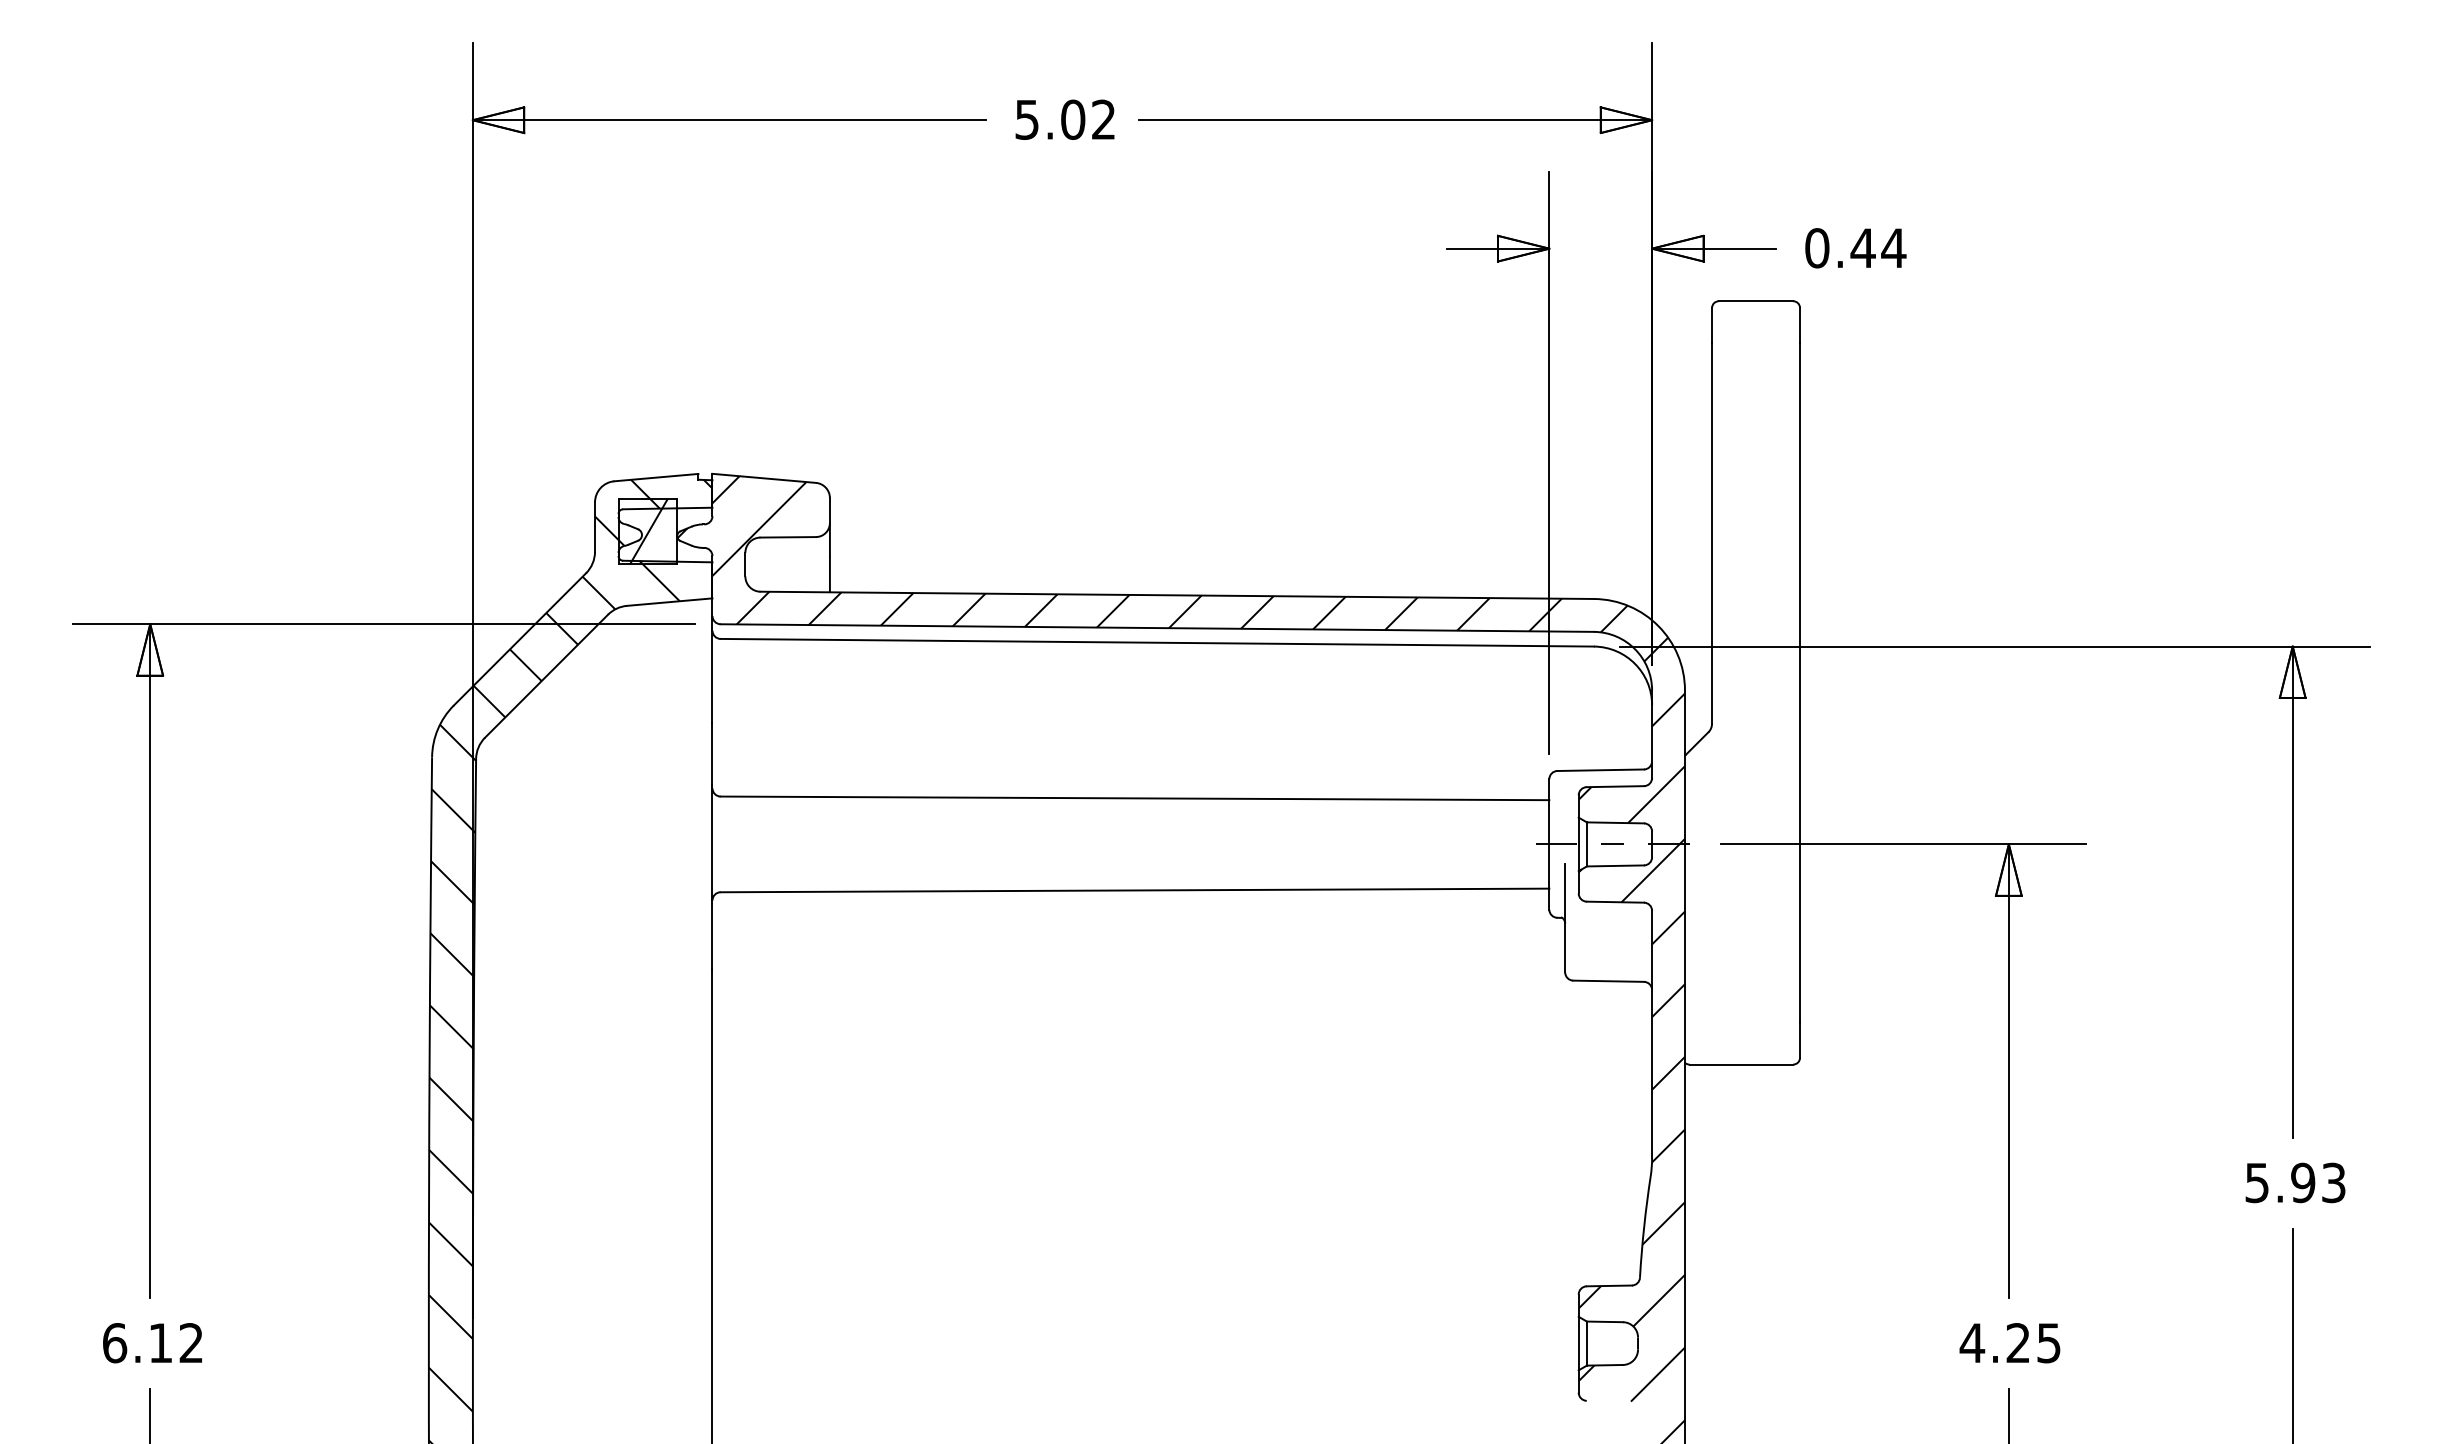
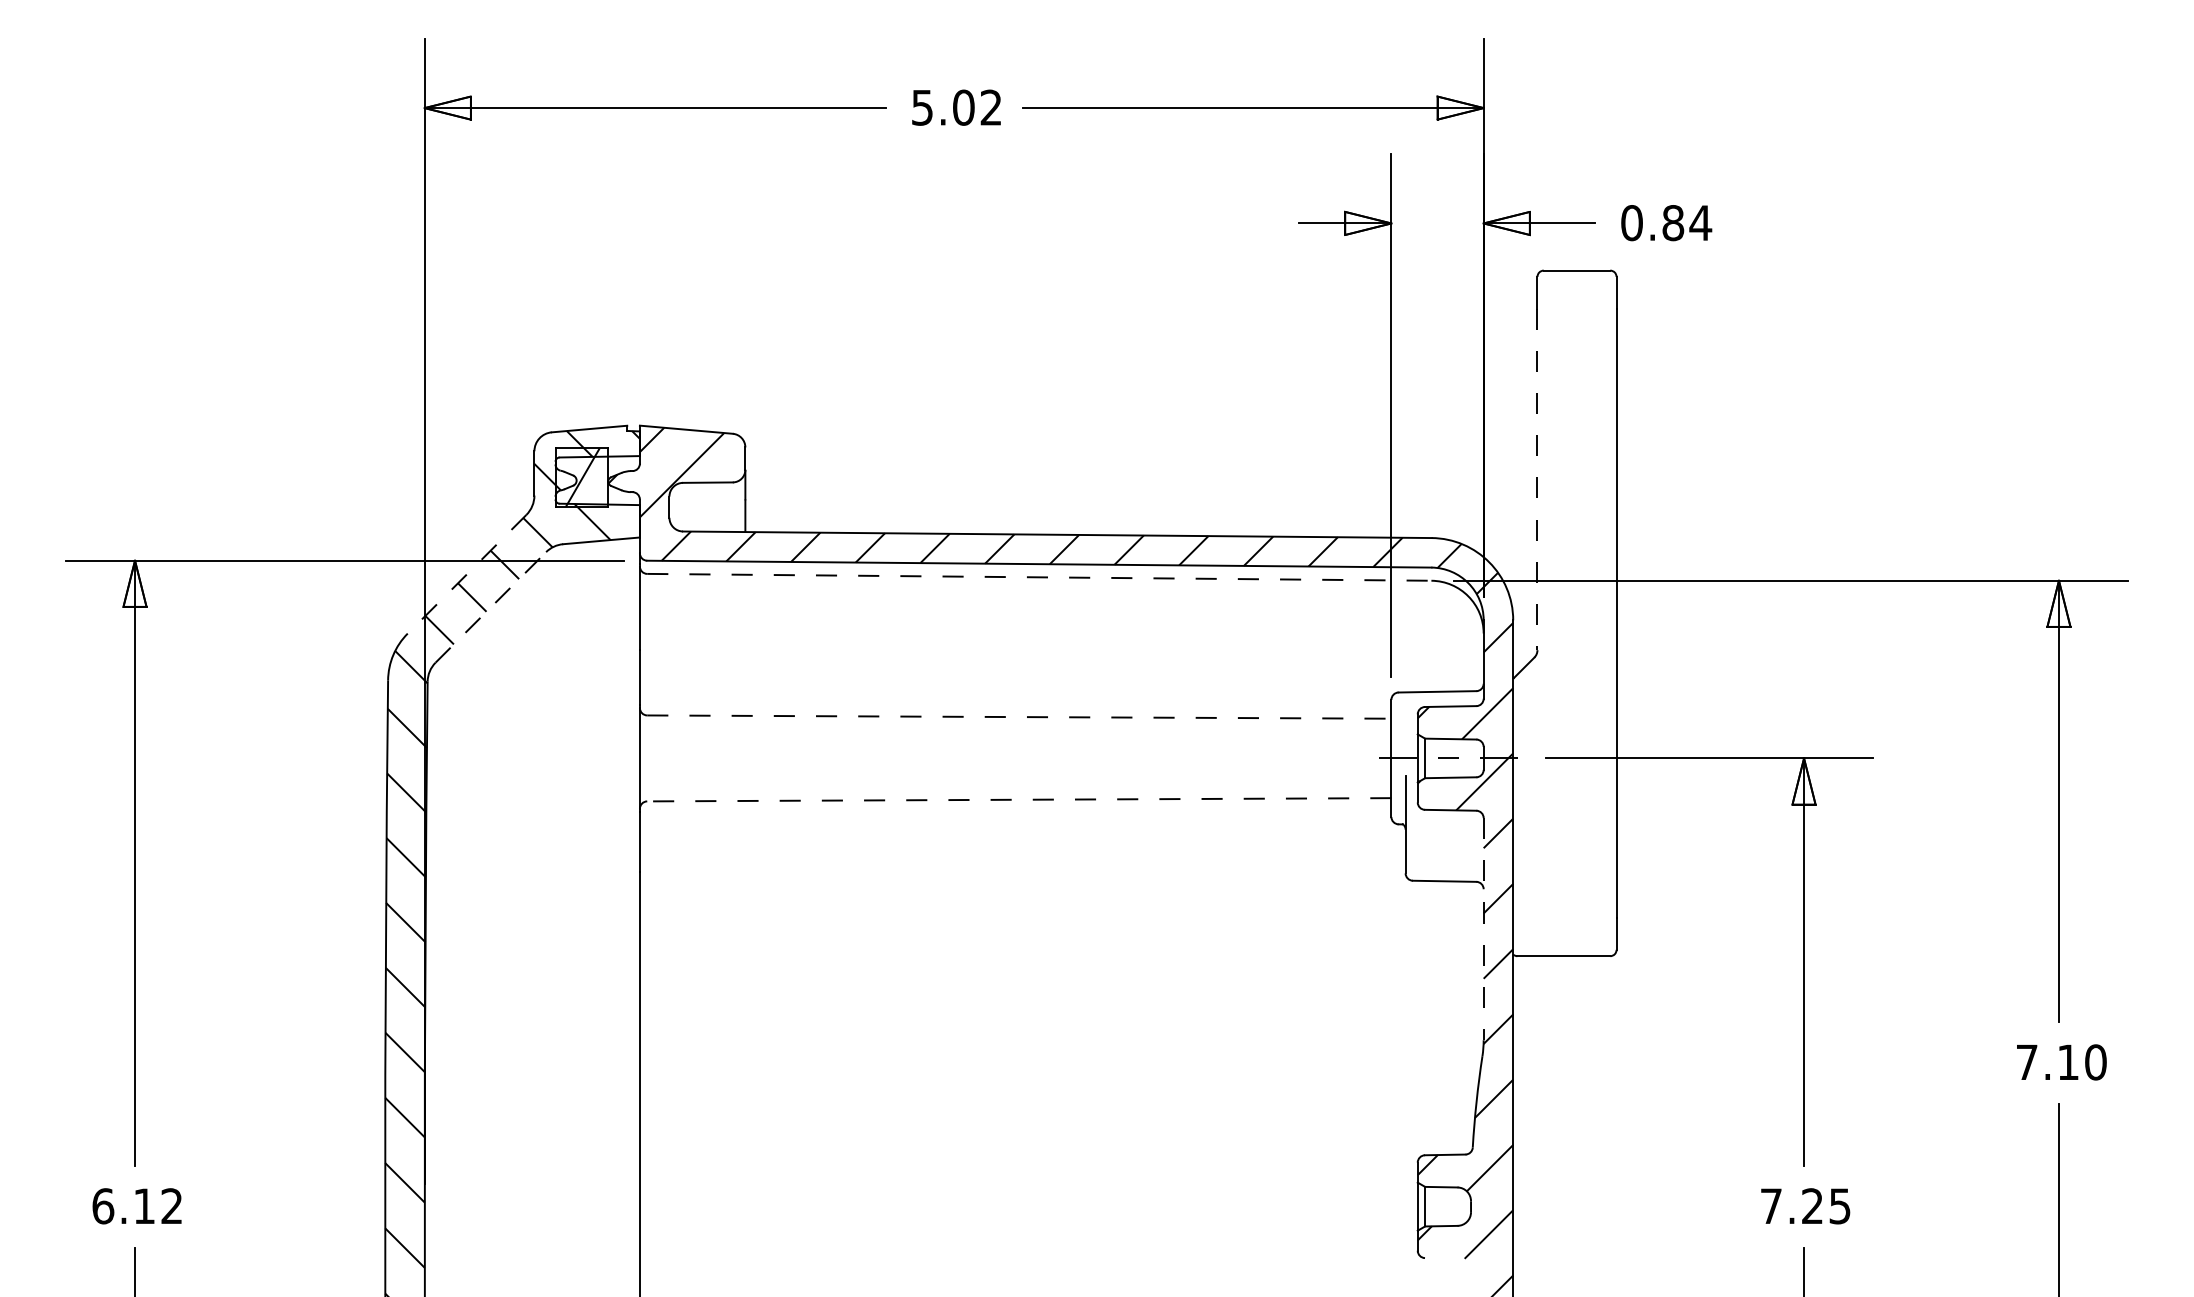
text: (1862, 248) -> (1672, 223), 0.44 -> 0.84
line: (1712, 533) -> (1537, 479), solid -> dashed
line: (520, 639) -> (467, 574), solid -> dashed
line: (1157, 642) -> (1039, 577), solid -> dashed
line: (547, 676) -> (491, 607), solid -> dashed
line: (1135, 798) -> (1019, 717), solid -> dashed
line: (1134, 890) -> (1018, 799), solid -> dashed
line: (1651, 1034) -> (1483, 929), solid -> dashed
text: (2295, 1183) -> (2061, 1062), 5.93 -> 7.10
text: (1971, 1342) -> (1770, 1205), 4.25 -> 7.25

